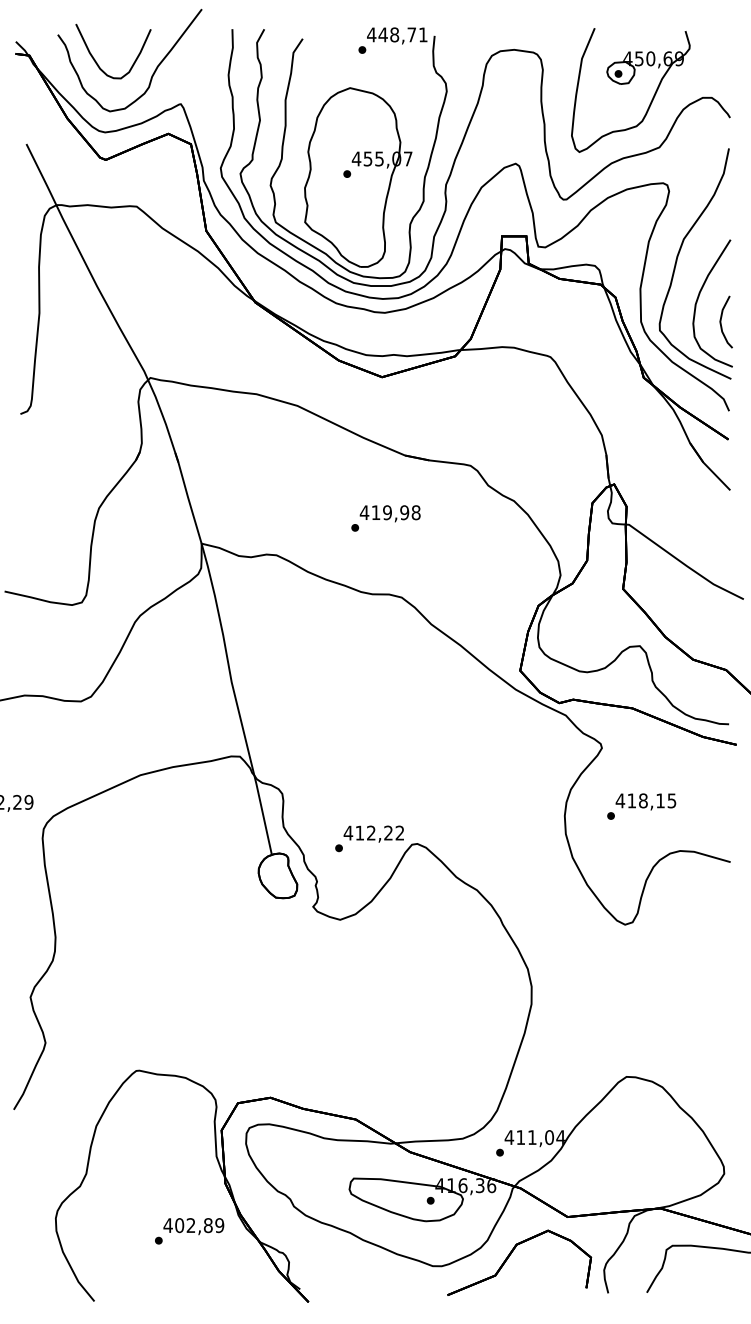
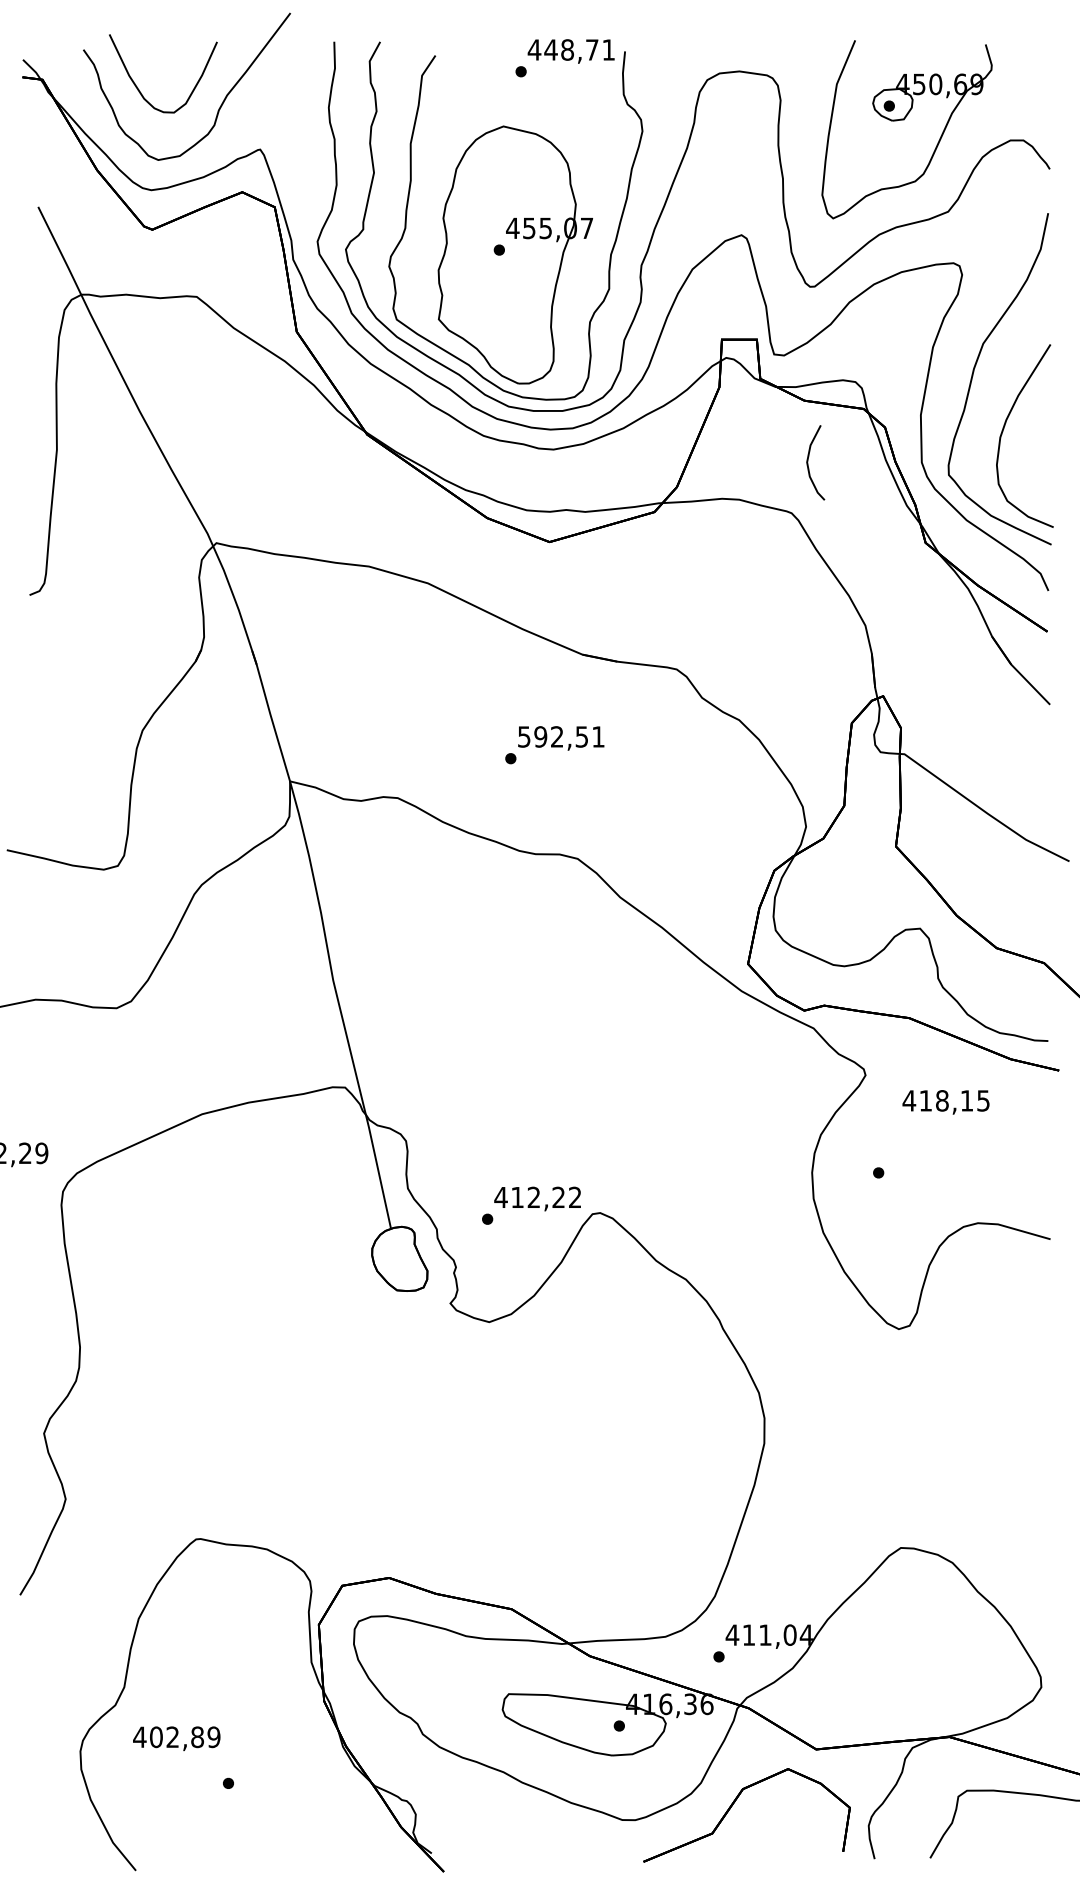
curve: (721, 321) -> (808, 461), moved
text: (389, 512) -> (560, 736), 419,98 -> 592,51
text: (645, 801) -> (945, 1101), moved
text: (193, 1226) -> (176, 1738), moved

